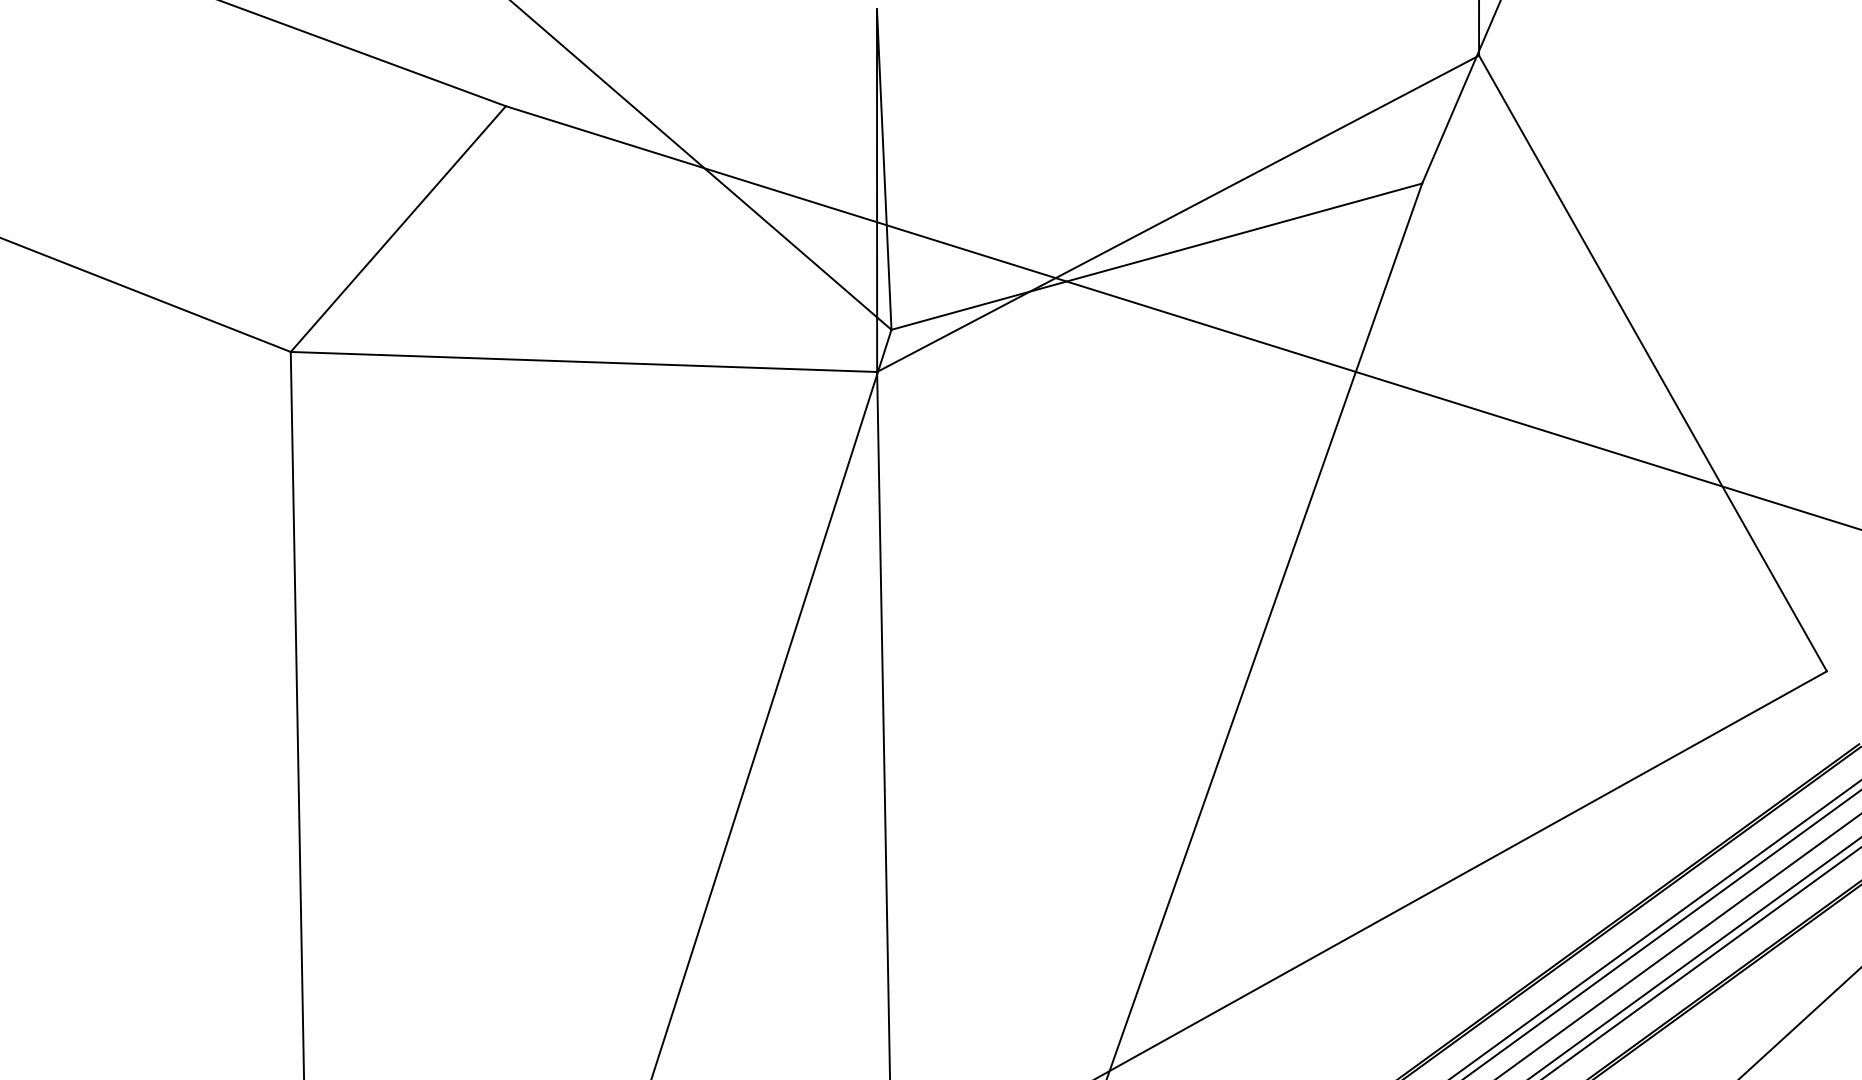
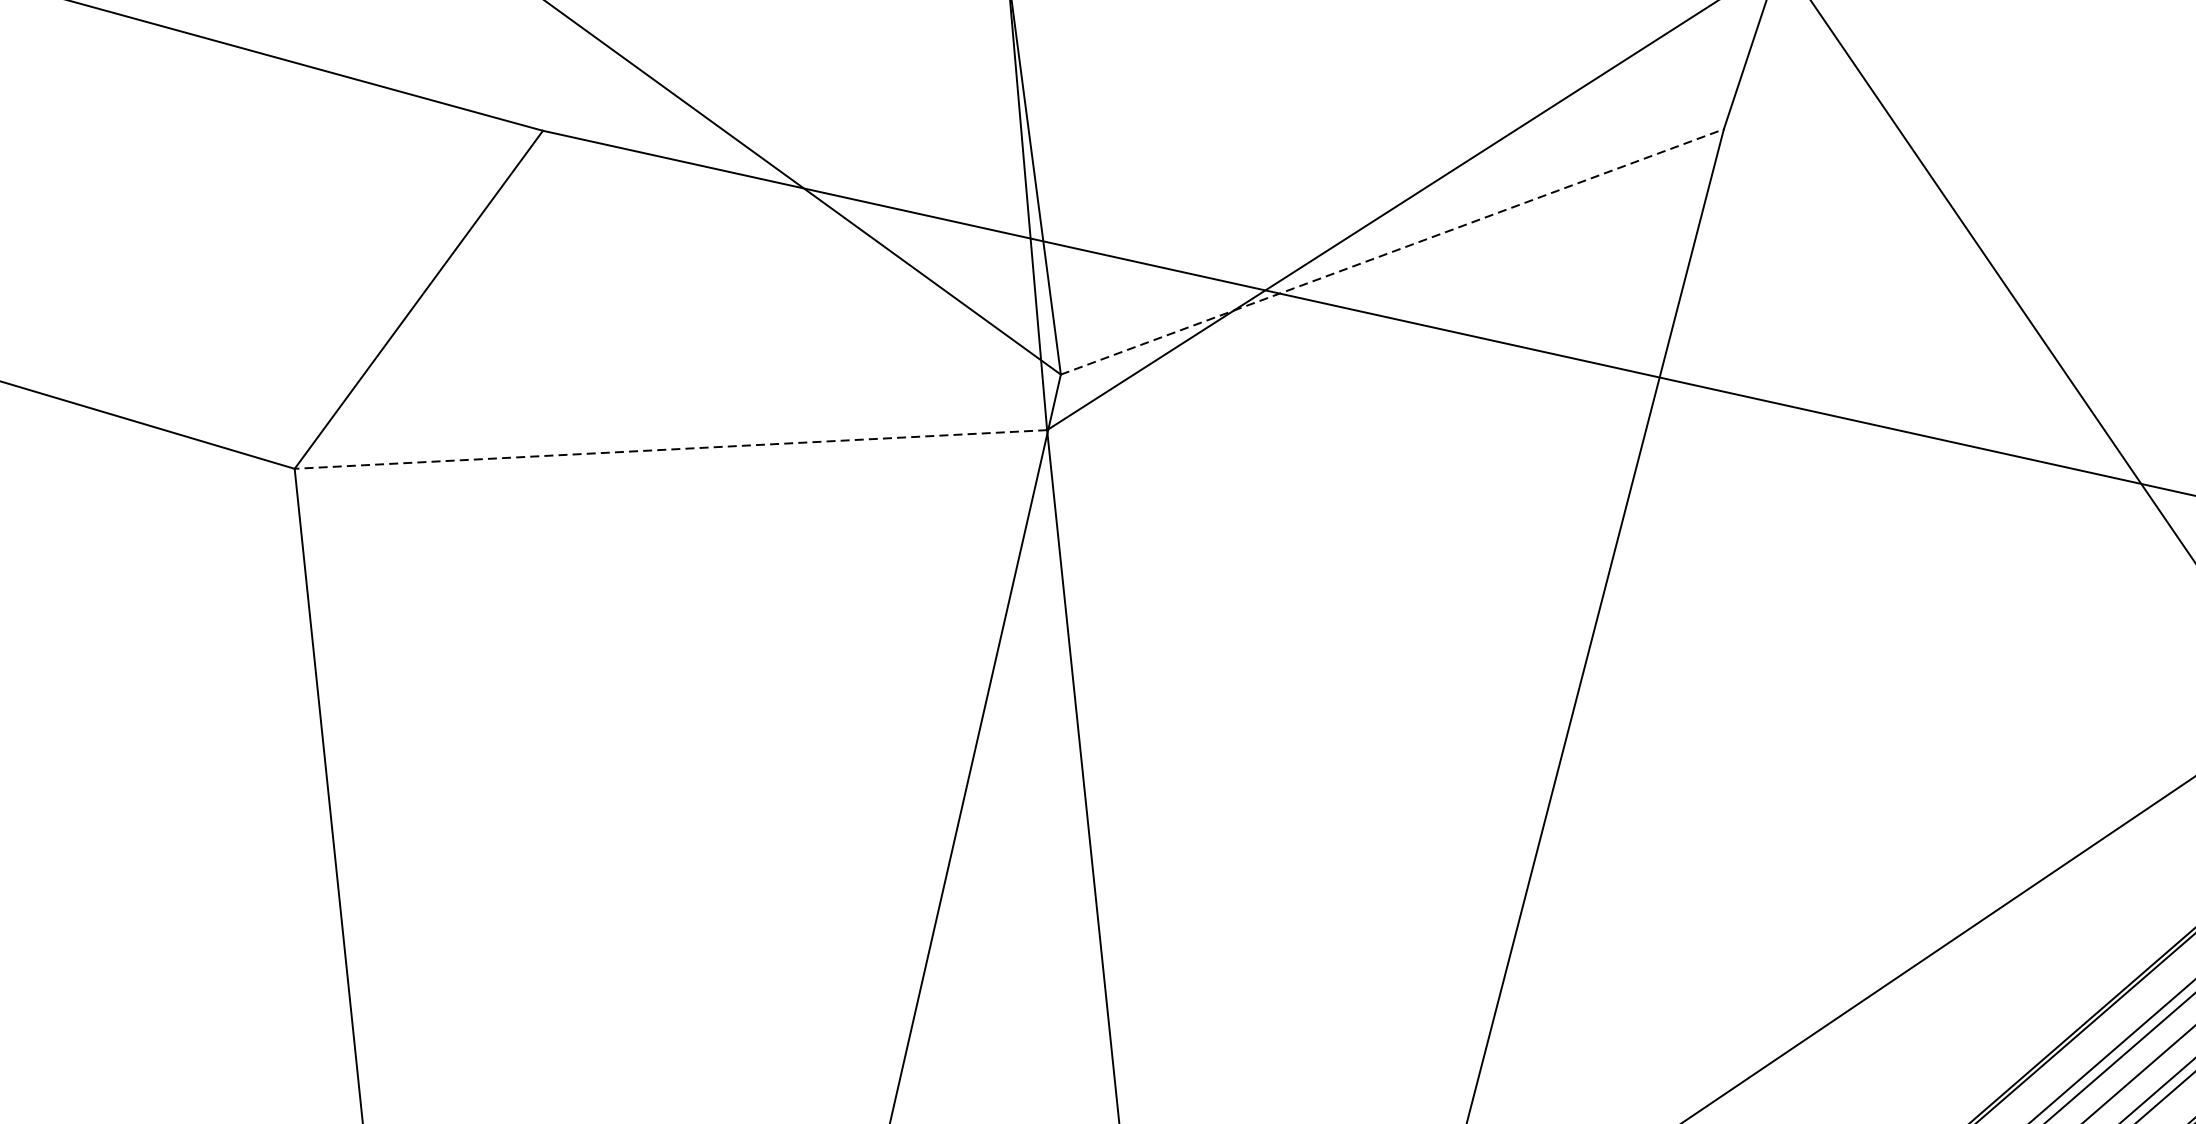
line: (1157, 256) -> (1393, 251), solid -> dashed
line: (583, 361) -> (670, 448), solid -> dashed

